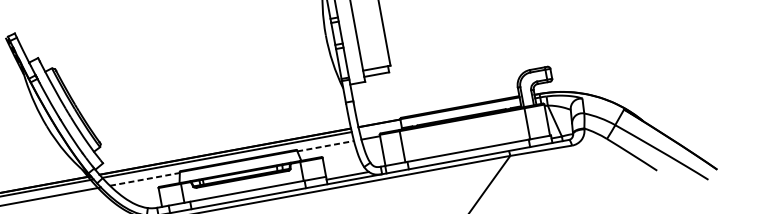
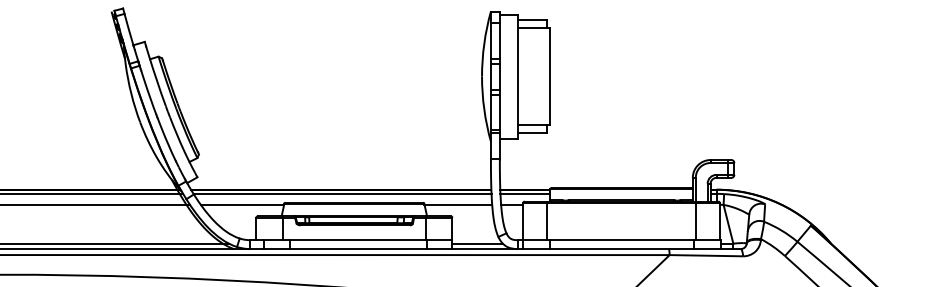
line: (380, 126) -> (525, 193), added
line: (325, 145) -> (458, 204), dashed -> solid
line: (144, 179) -> (242, 204), dashed -> solid

